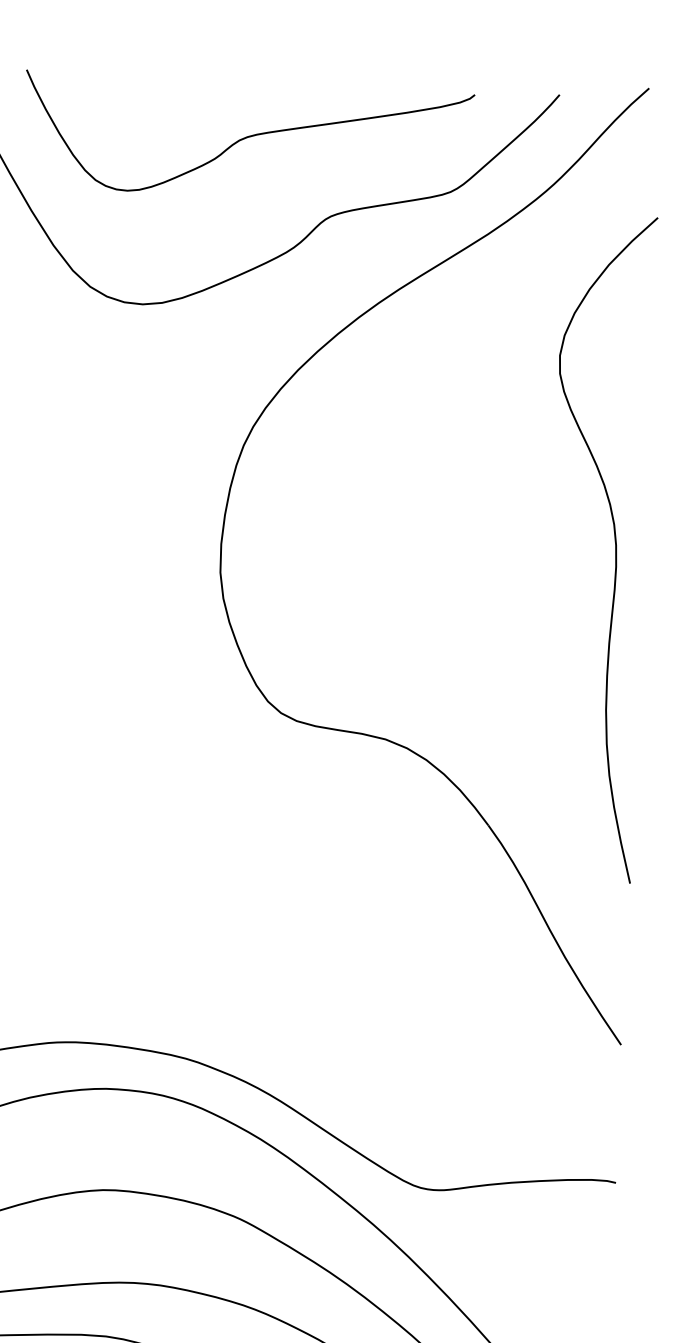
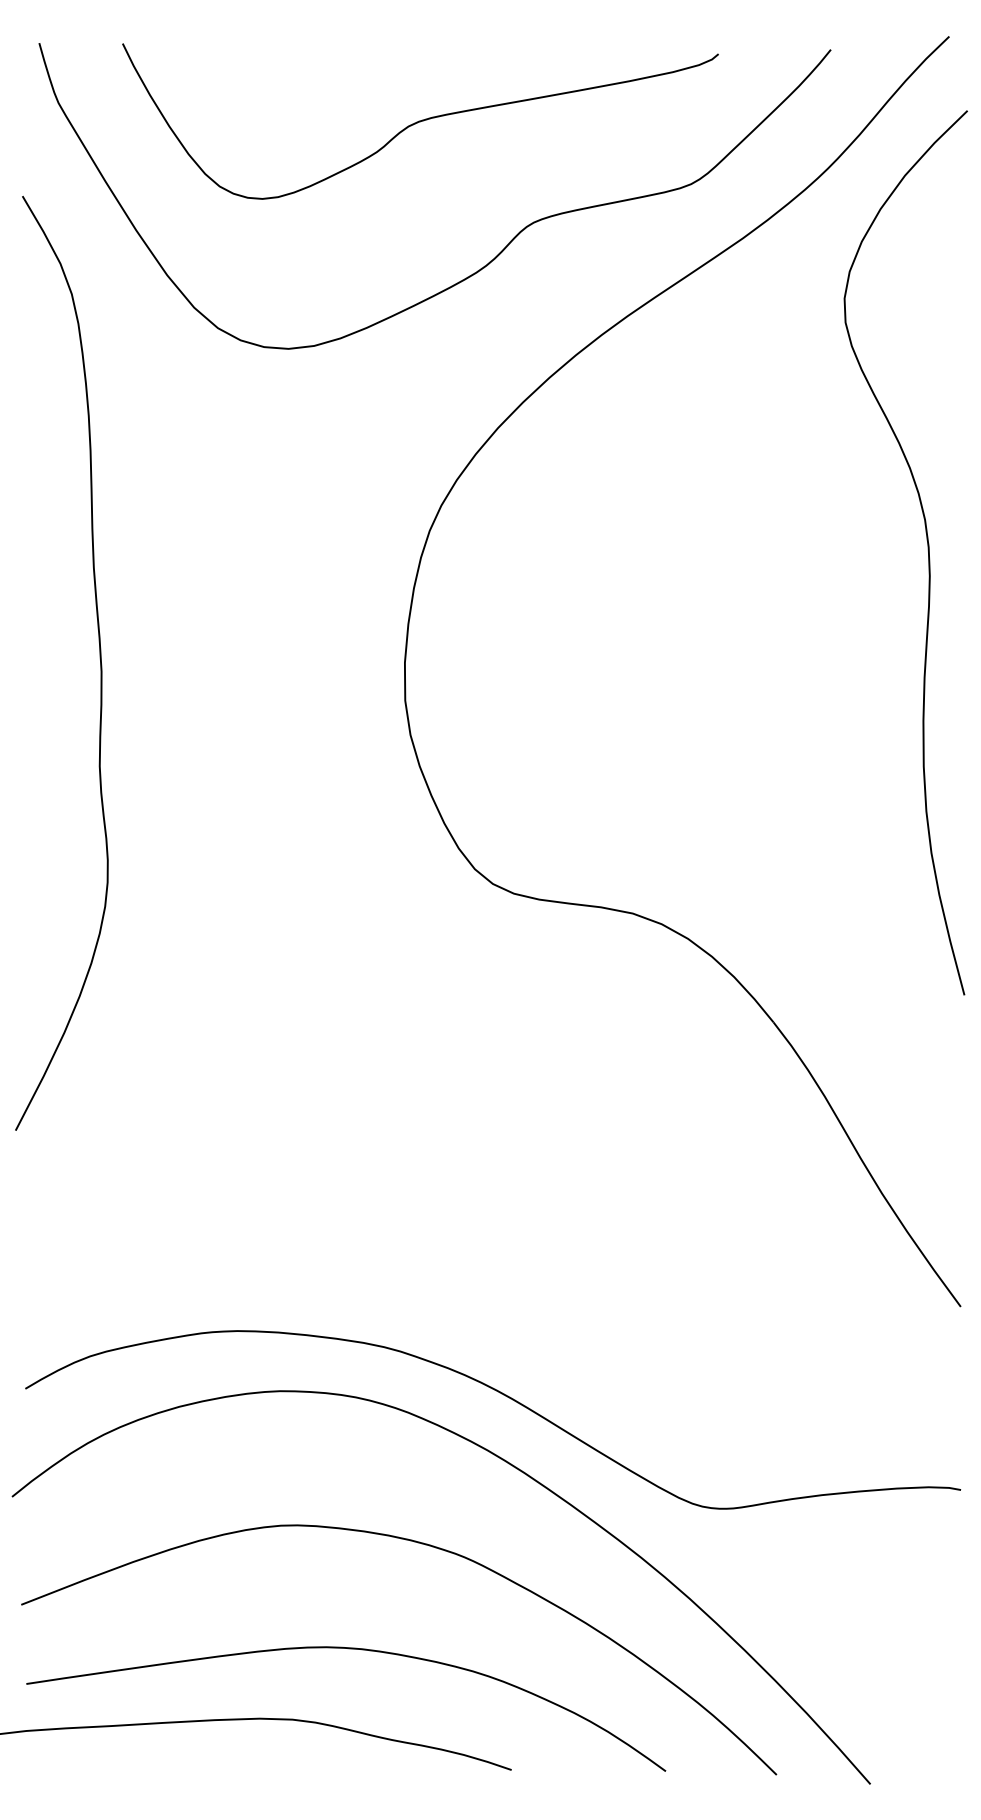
curve: (615, 547) -> (927, 550), moved

